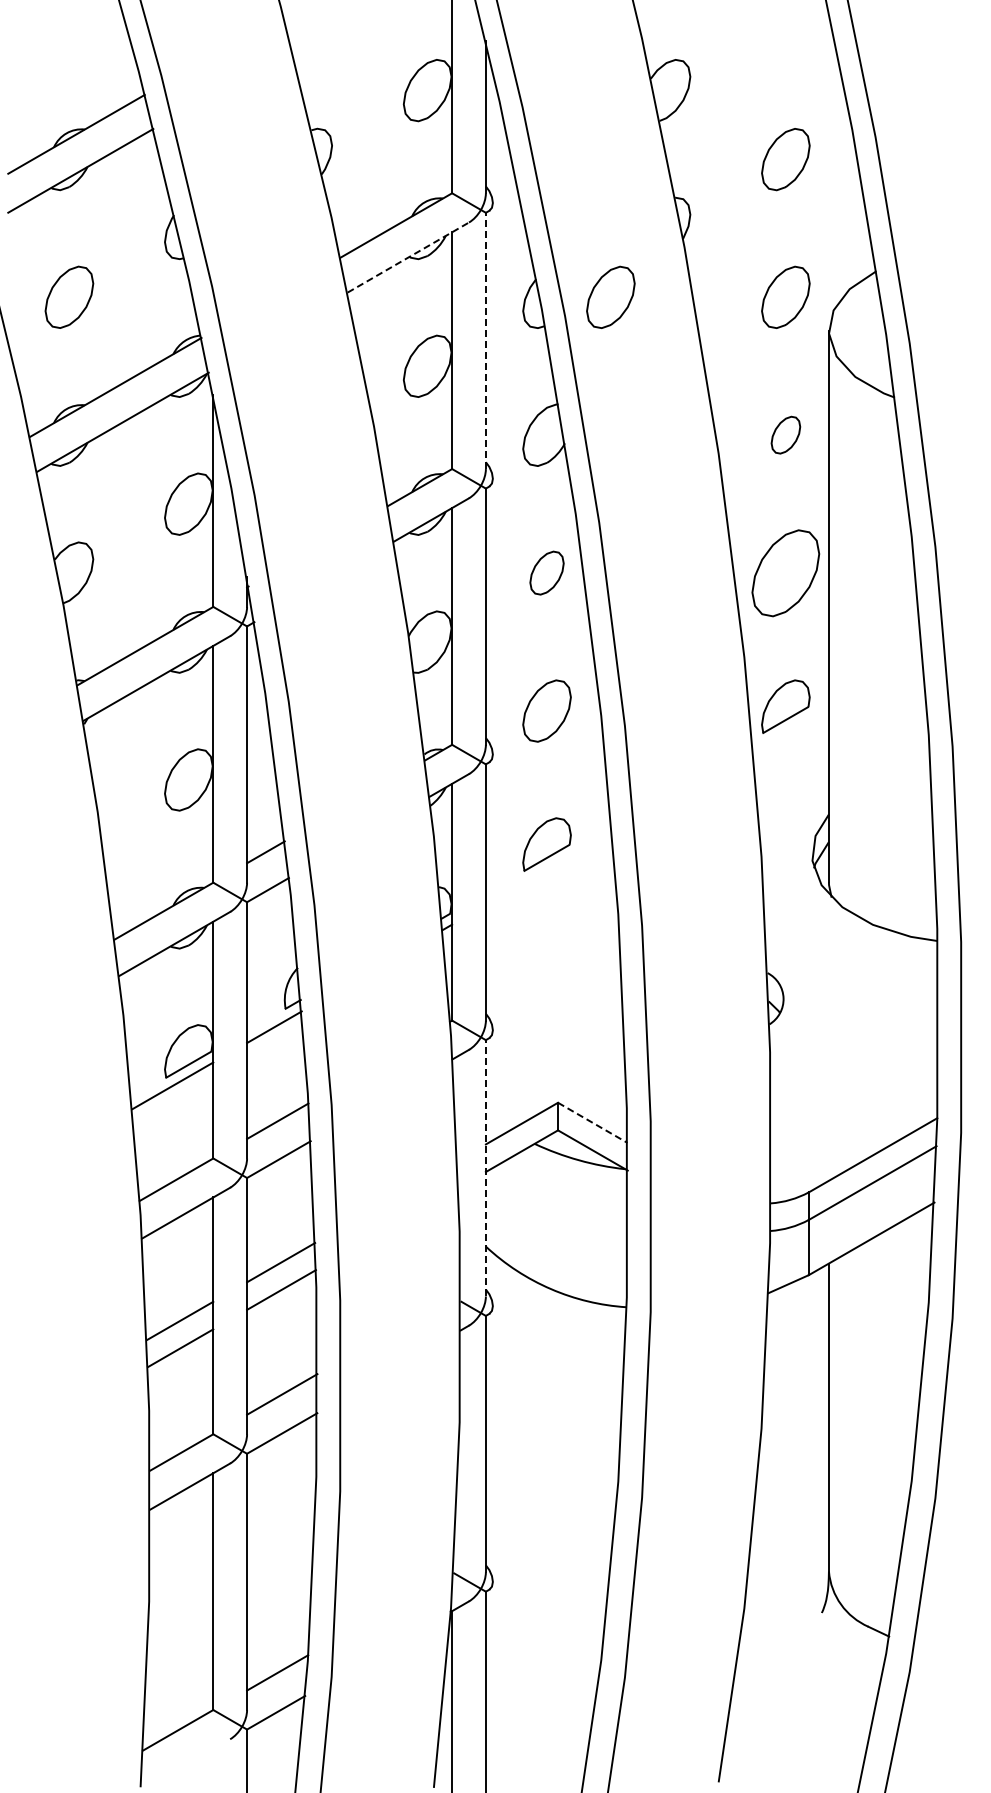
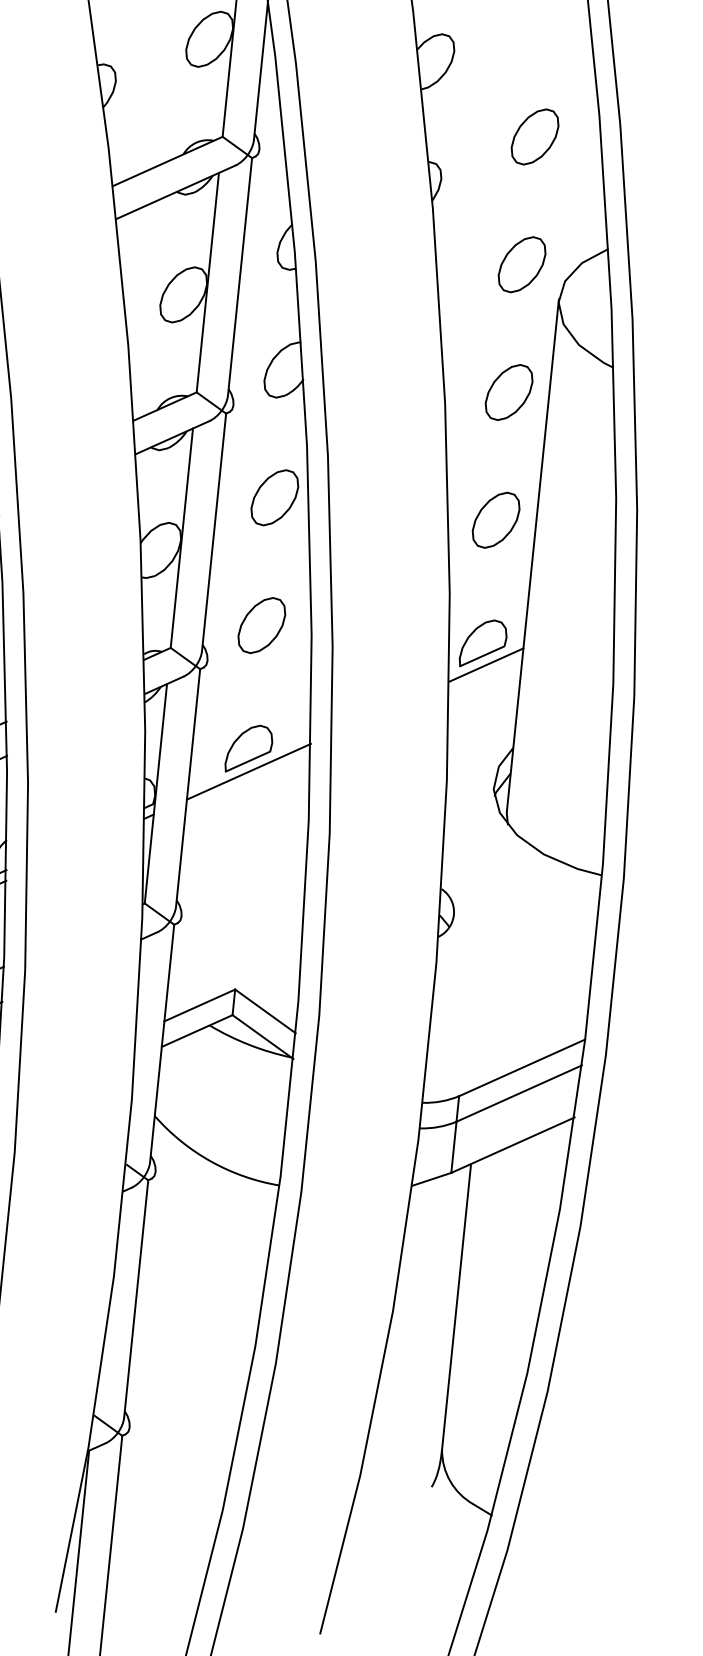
line: (408, 257) -> (176, 192), dashed -> solid
part: (610, 296) -> (359, 247), removed
line: (485, 340) -> (239, 276), dashed -> solid
part: (785, 434) -> (508, 391), size x1.67
part: (546, 572) -> (274, 497), size x1.43
part: (785, 572) -> (495, 519), size x0.71
line: (790, 728) -> (485, 664), added
line: (548, 868) -> (248, 771), added
line: (593, 1123) -> (266, 1012), dashed -> solid
line: (485, 1167) -> (161, 1042), dashed -> solid

